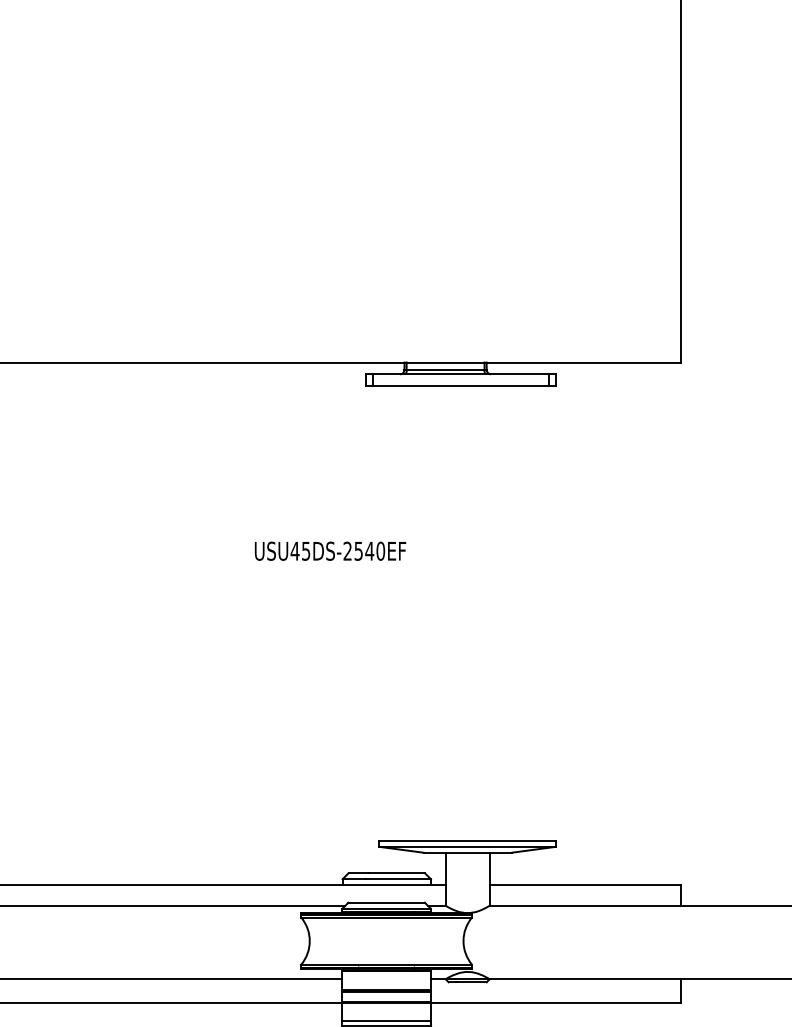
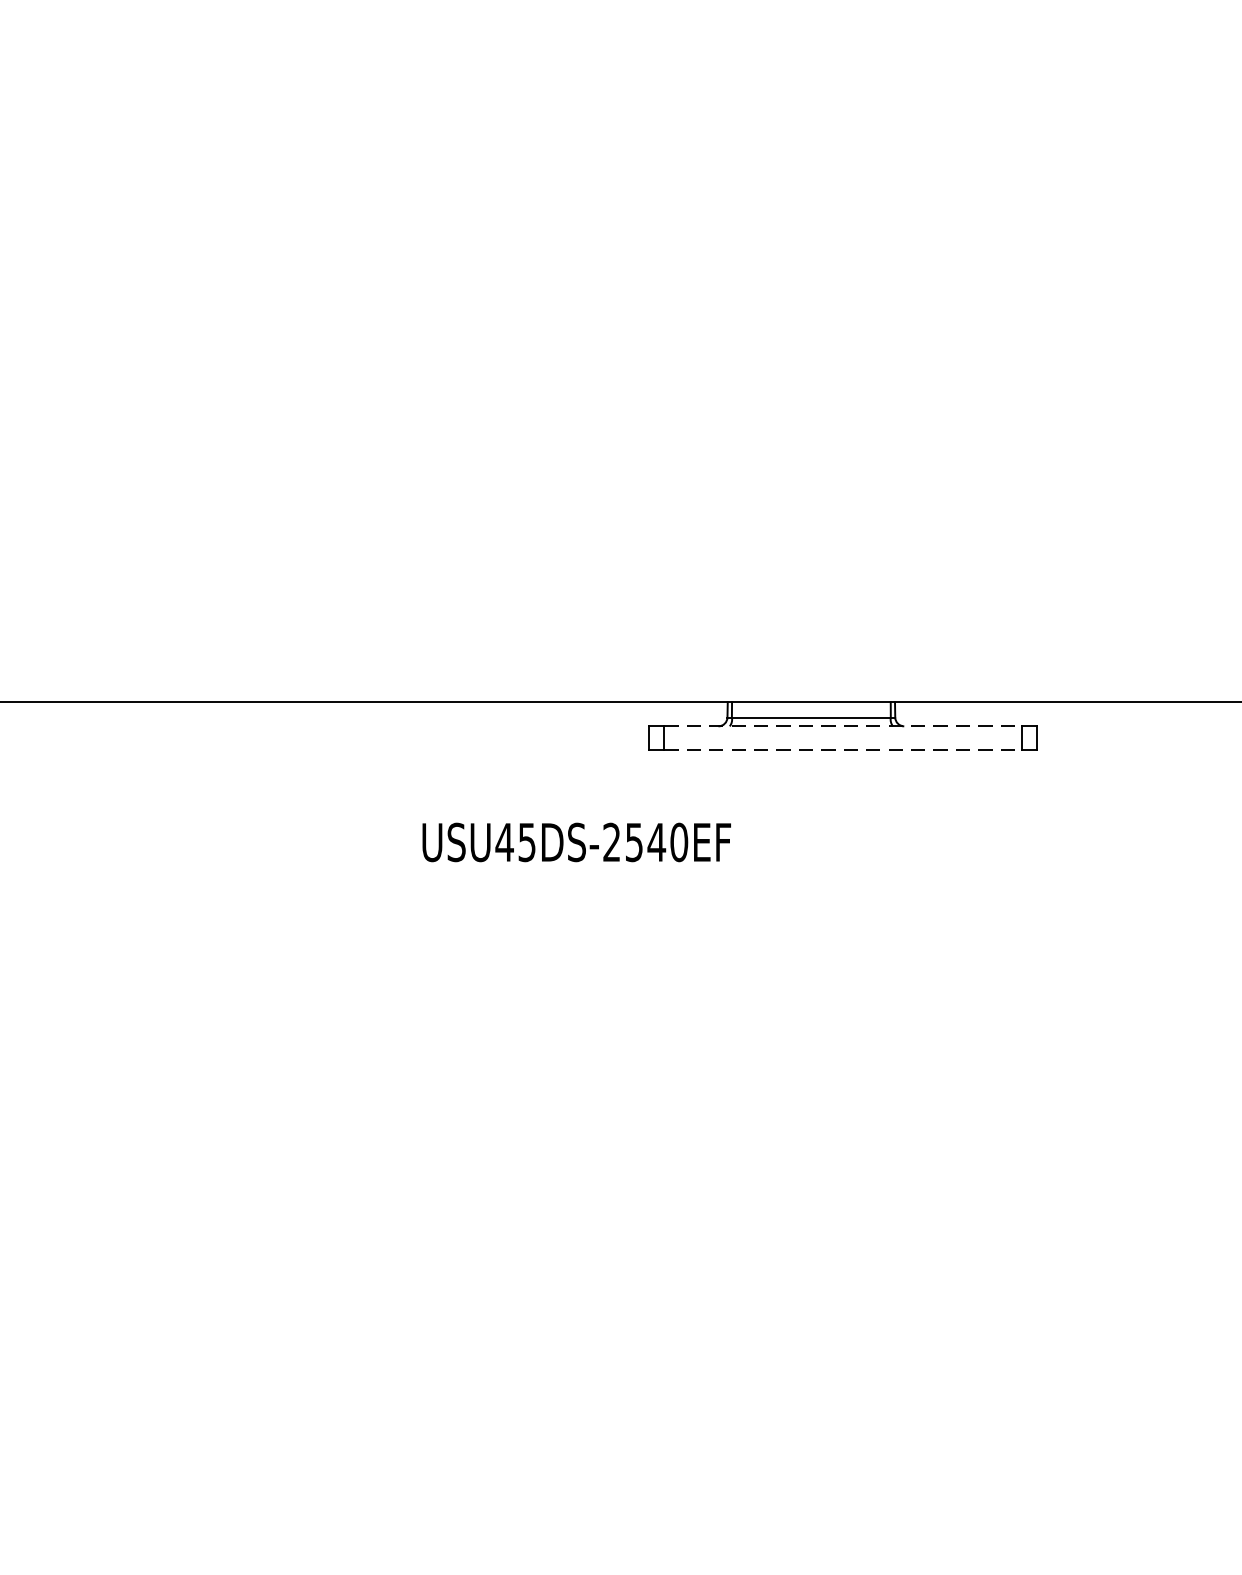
line: (461, 374) -> (843, 726), solid -> dashed
line: (461, 386) -> (843, 751), solid -> dashed
text: (330, 550) -> (576, 840), moved

